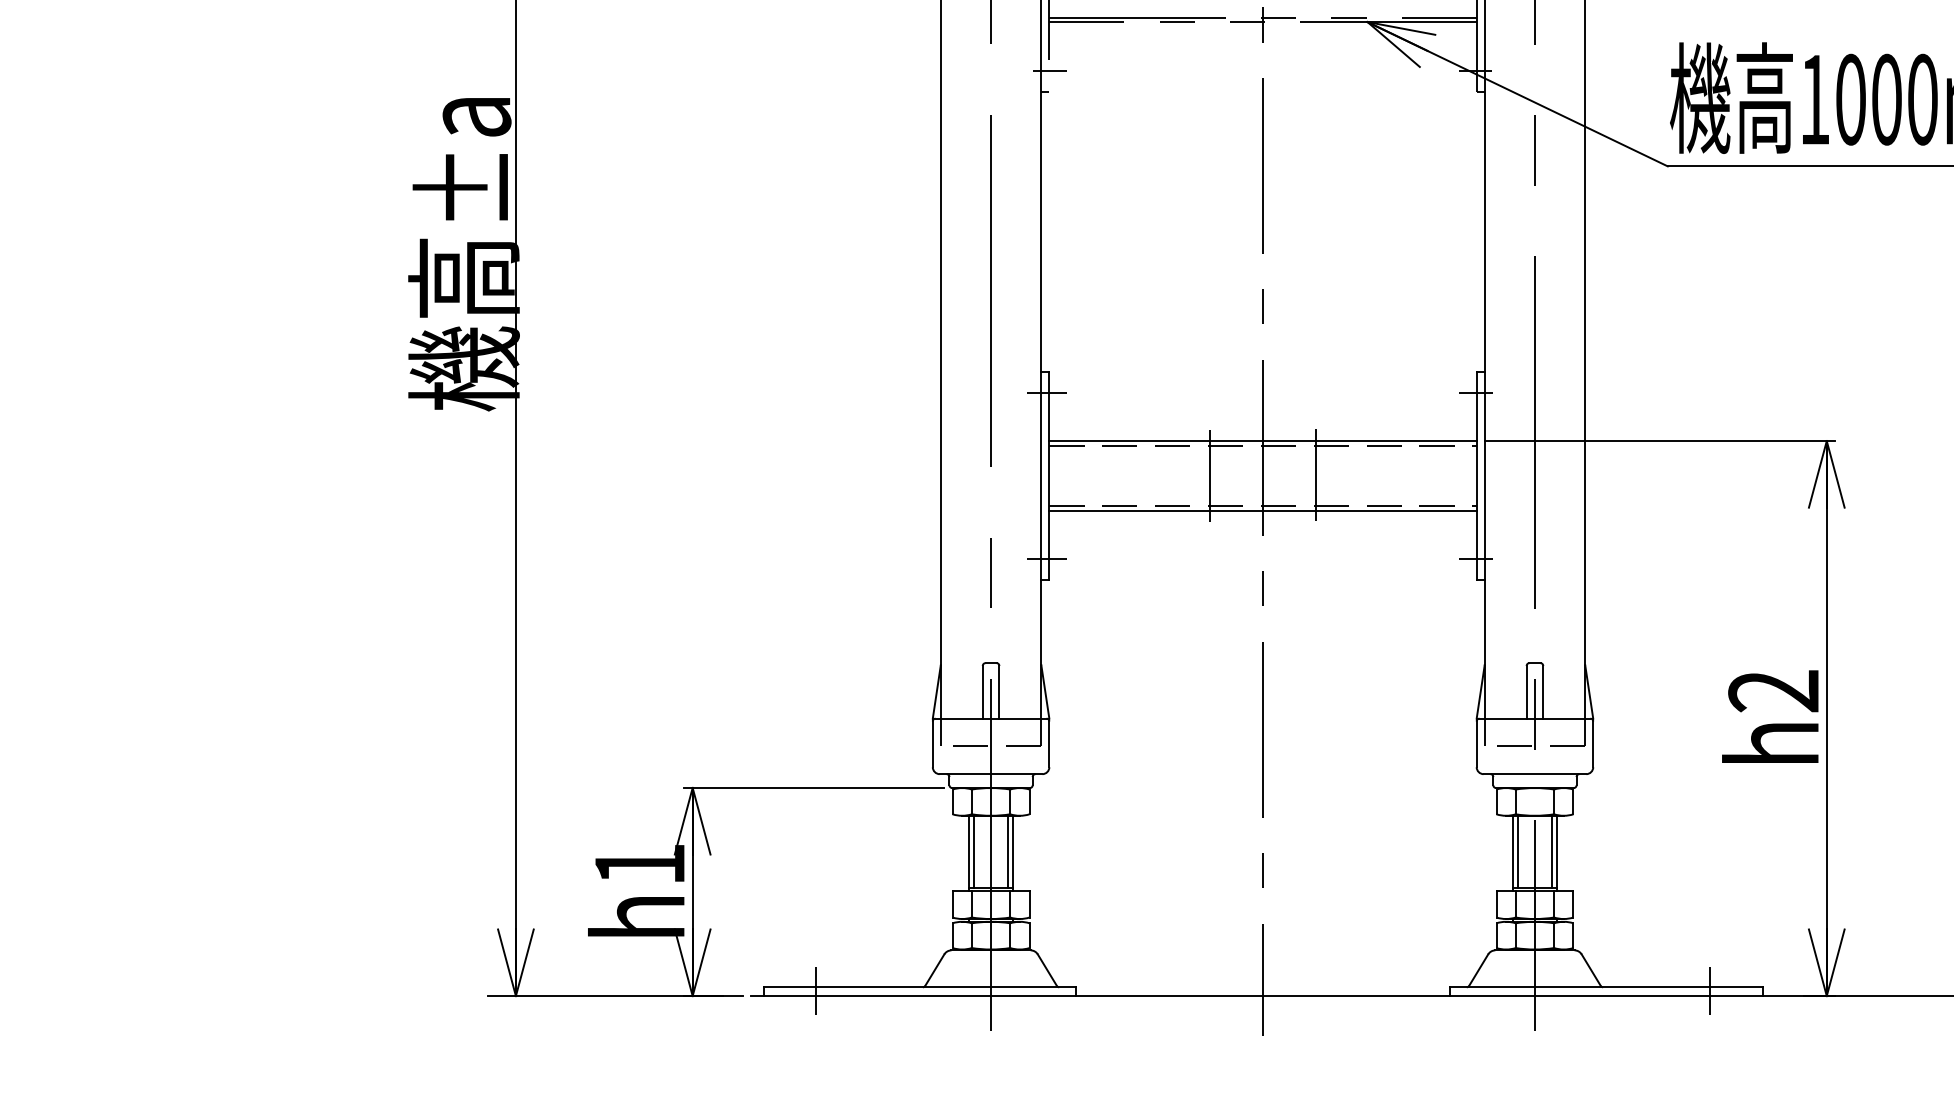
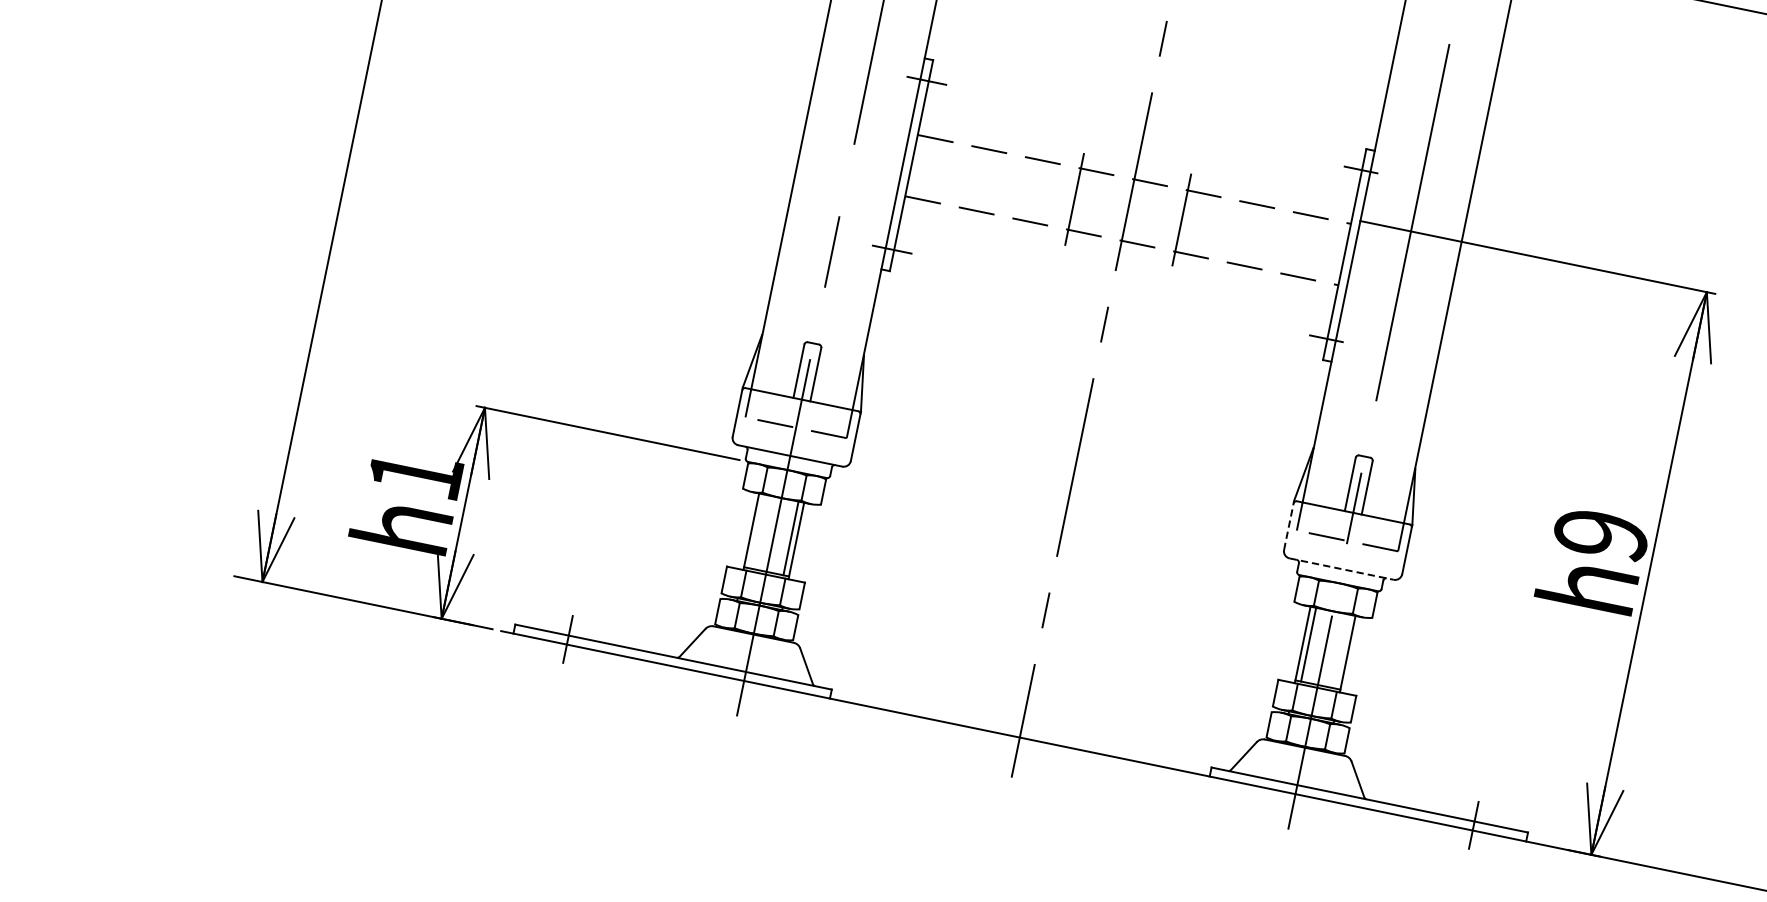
line: (1262, 441) -> (1134, 175), removed
line: (1262, 510) -> (1120, 245), removed
text: (1773, 691) -> (1600, 534), h2 -> h9
line: (1476, 742) -> (1289, 524), solid -> dashed
line: (1535, 774) -> (1342, 569), solid -> dashed
line: (974, 851) -> (757, 530), removed
line: (1551, 851) -> (1342, 650), removed

